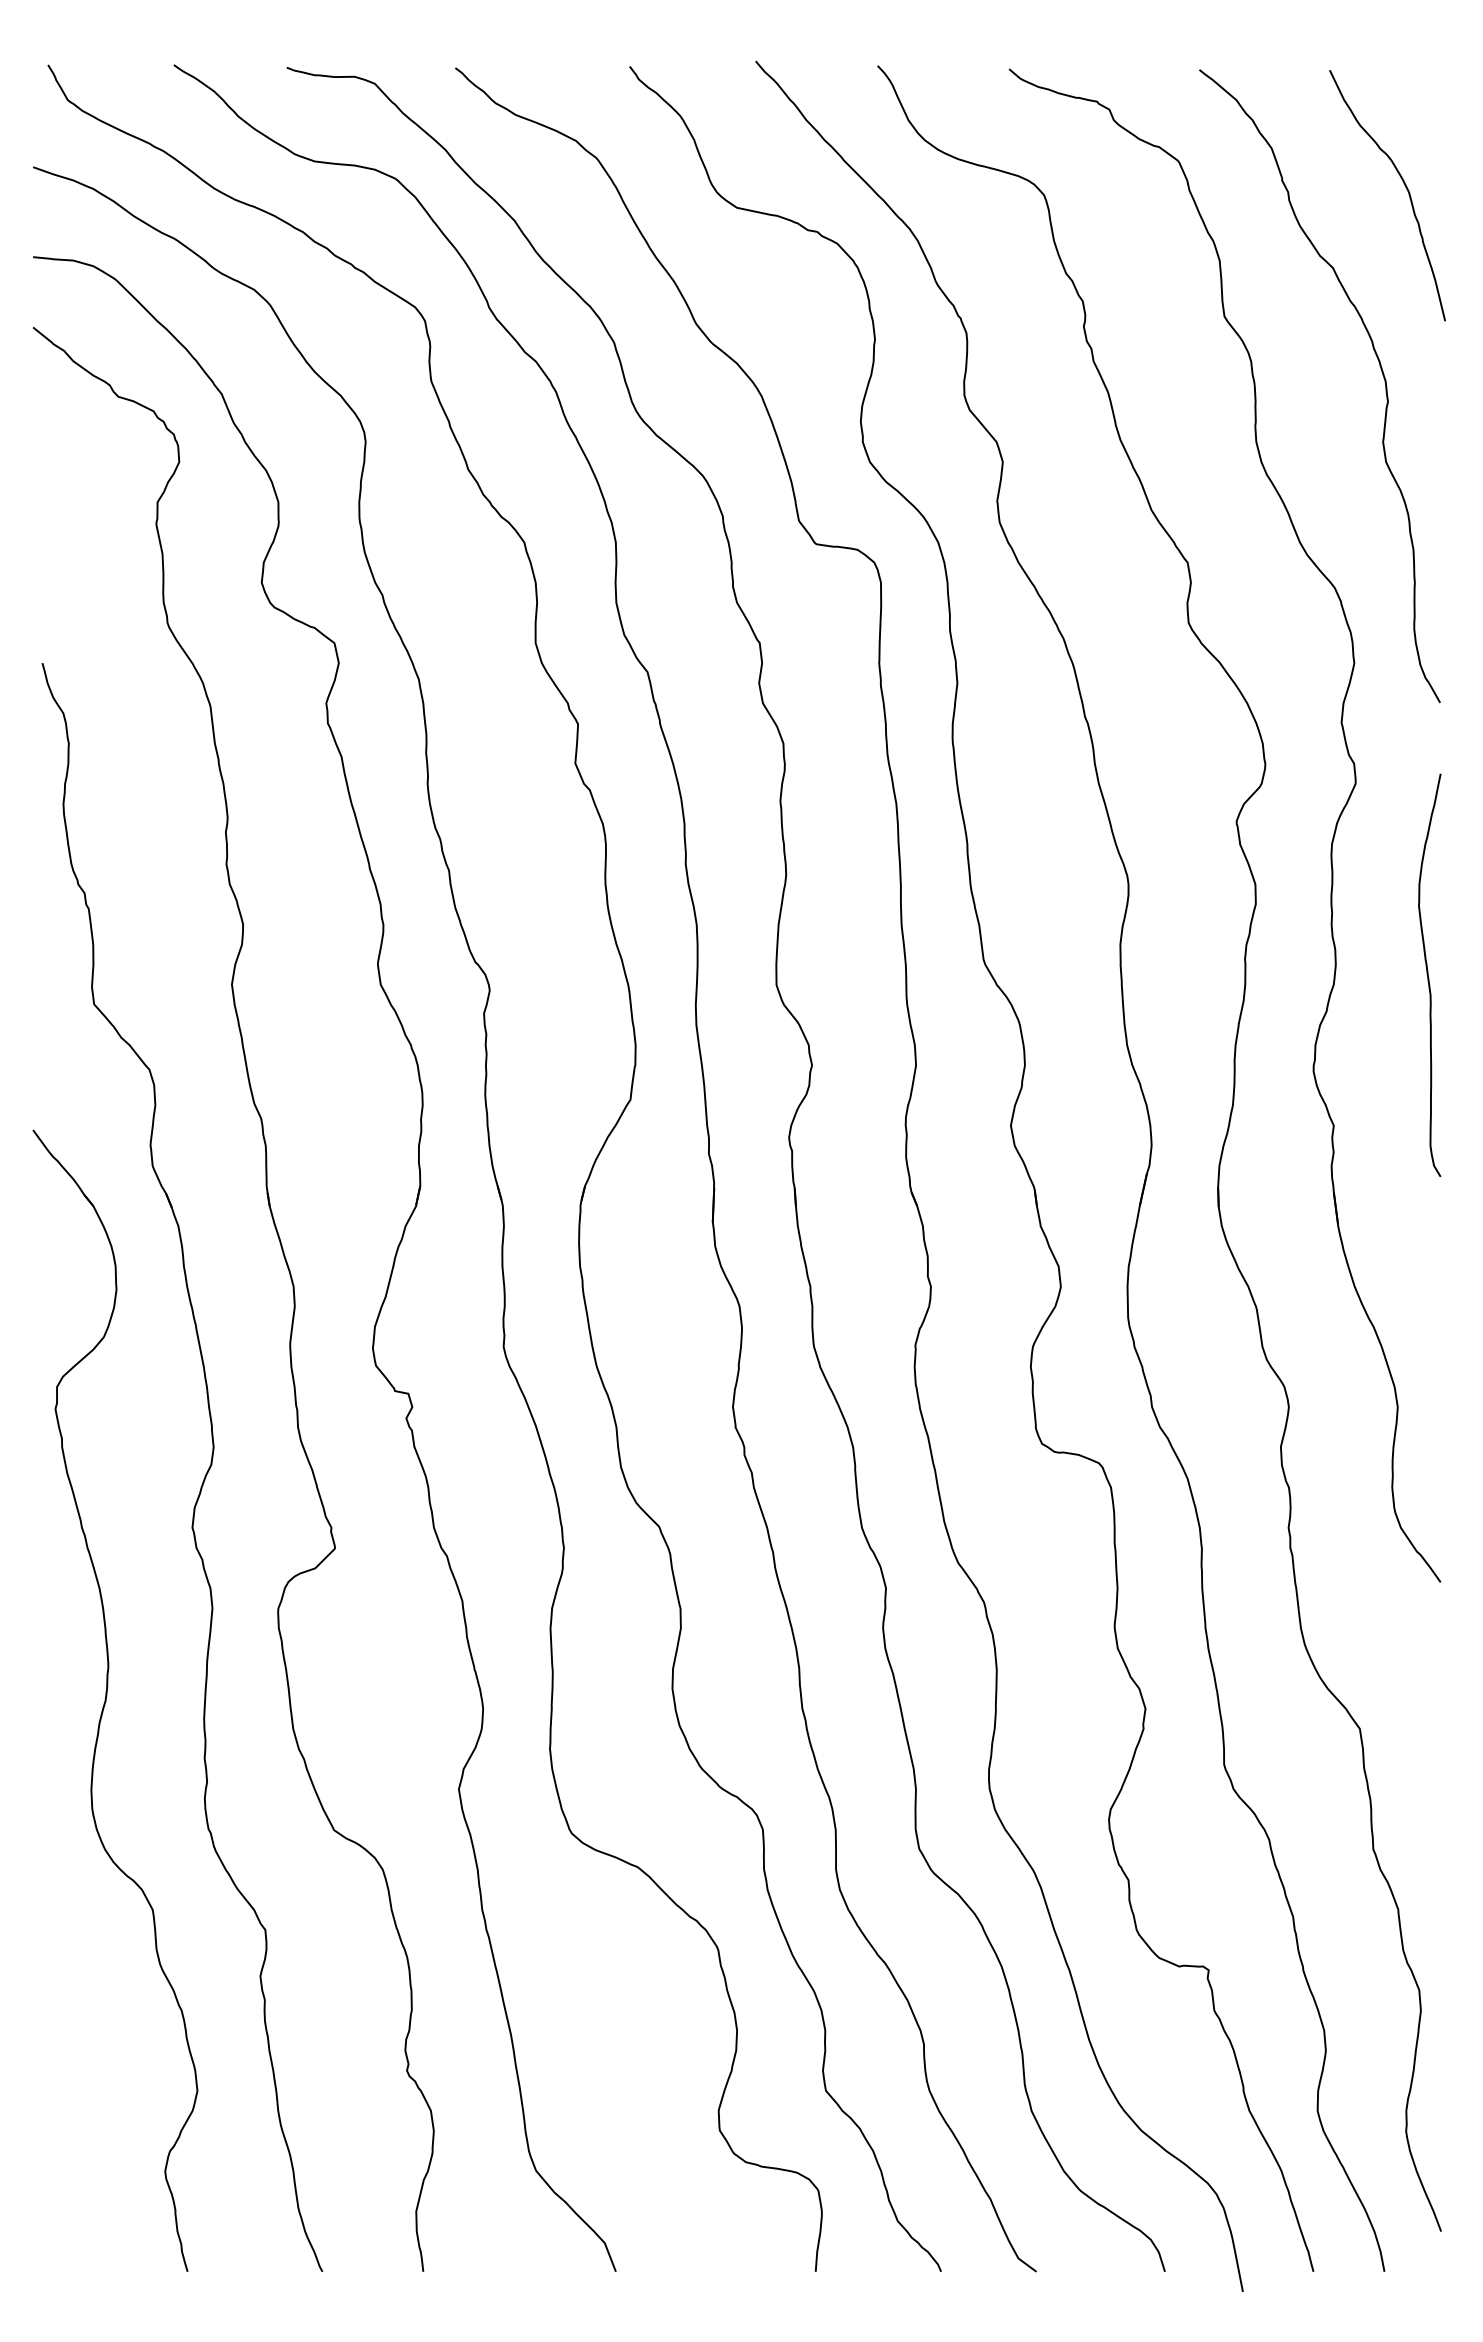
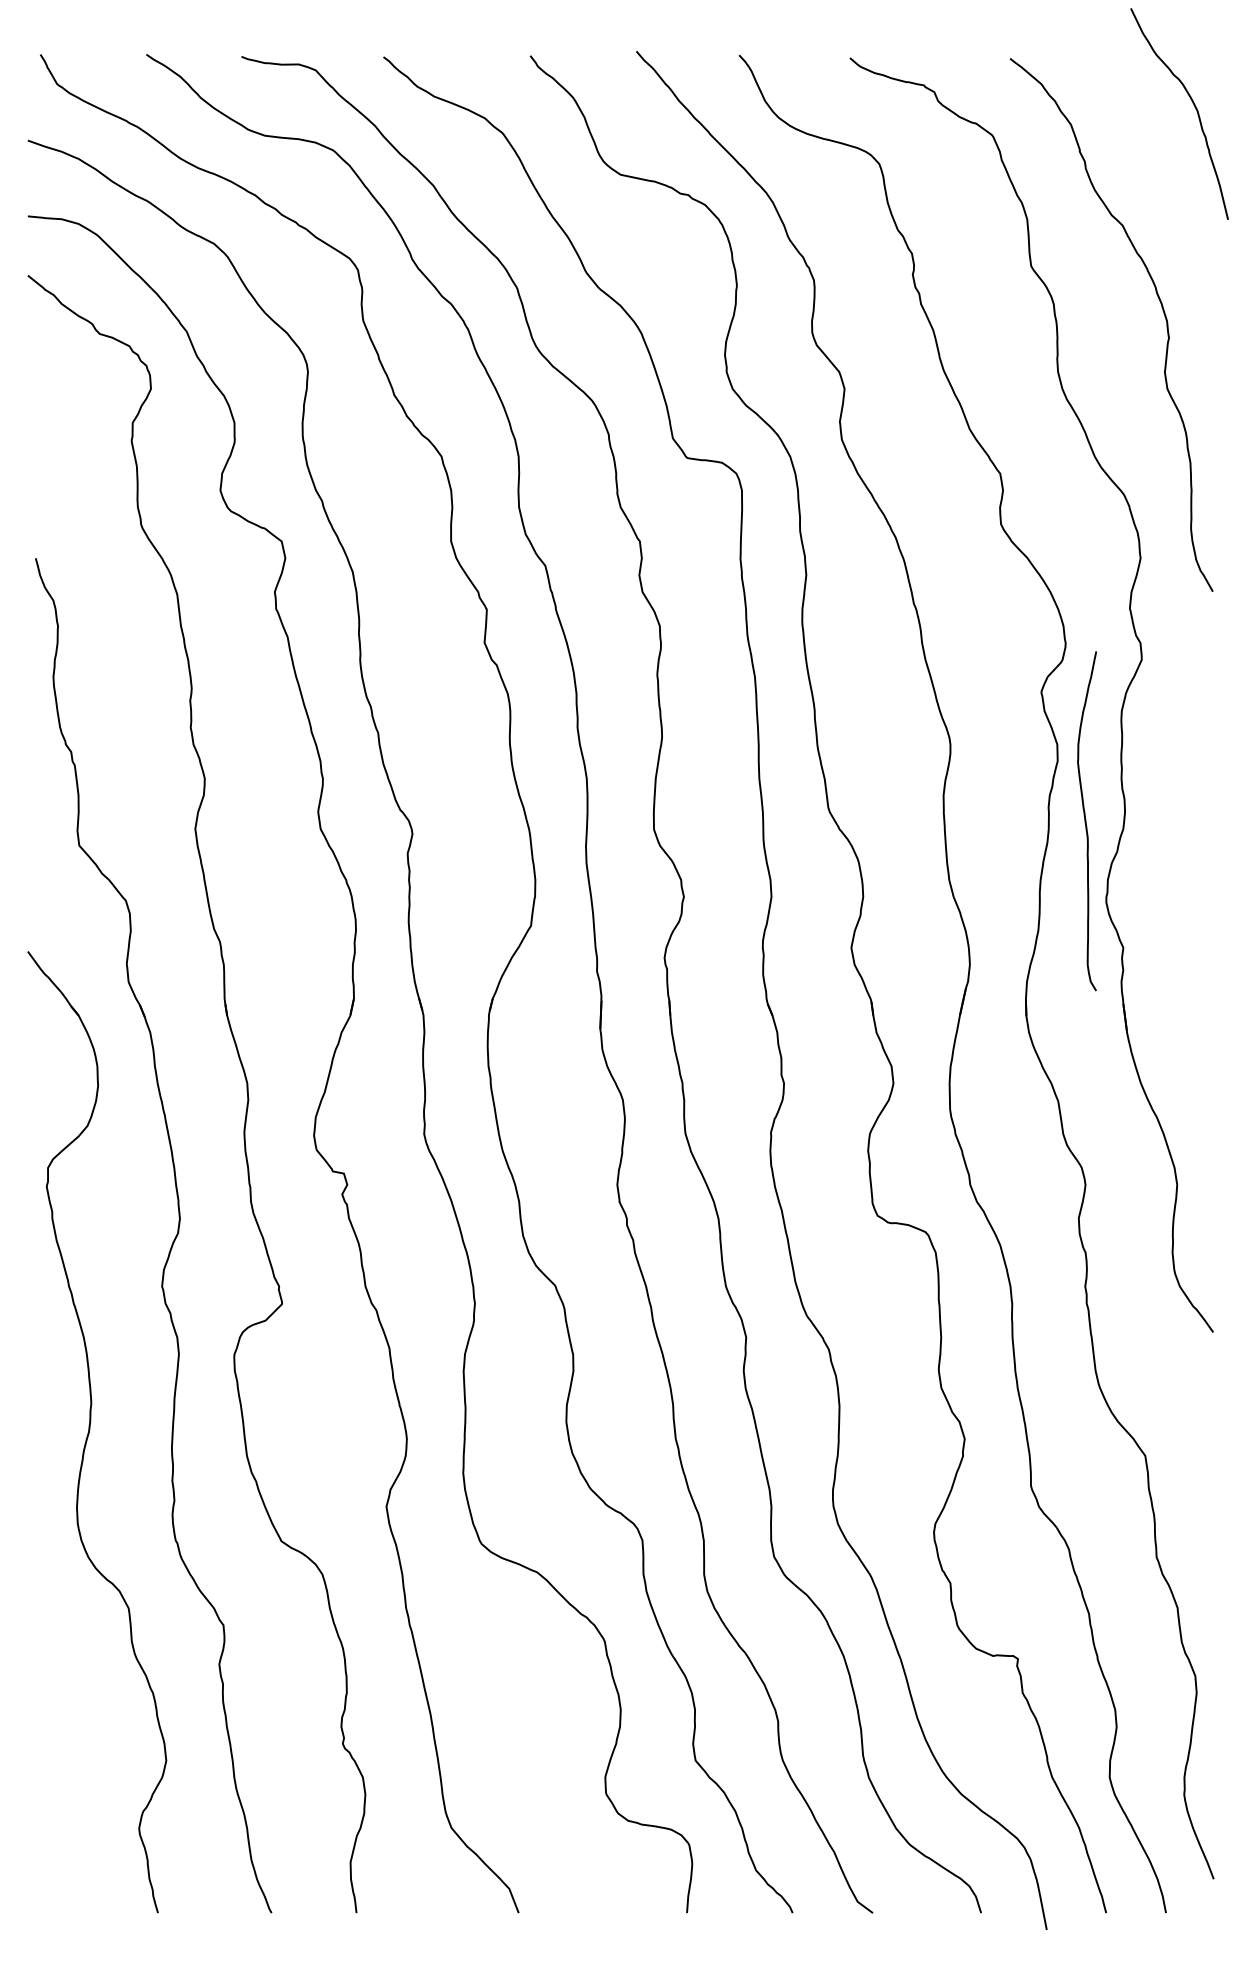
curve: (1405, 187) -> (1194, 107), moved
curve: (1428, 974) -> (1086, 820), moved

